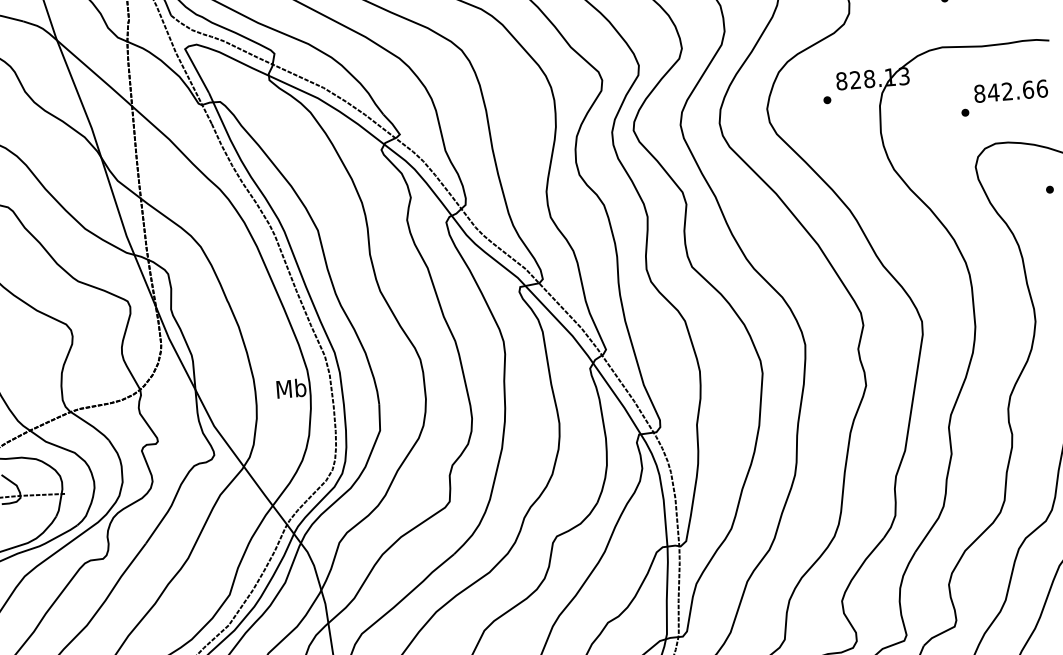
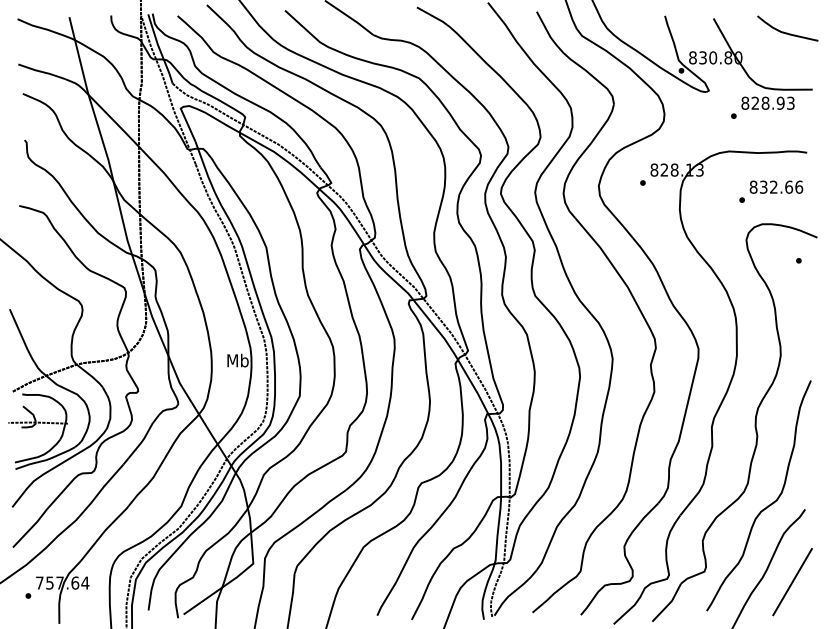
text: (993, 91) -> (763, 186), 842.66 -> 832.66

